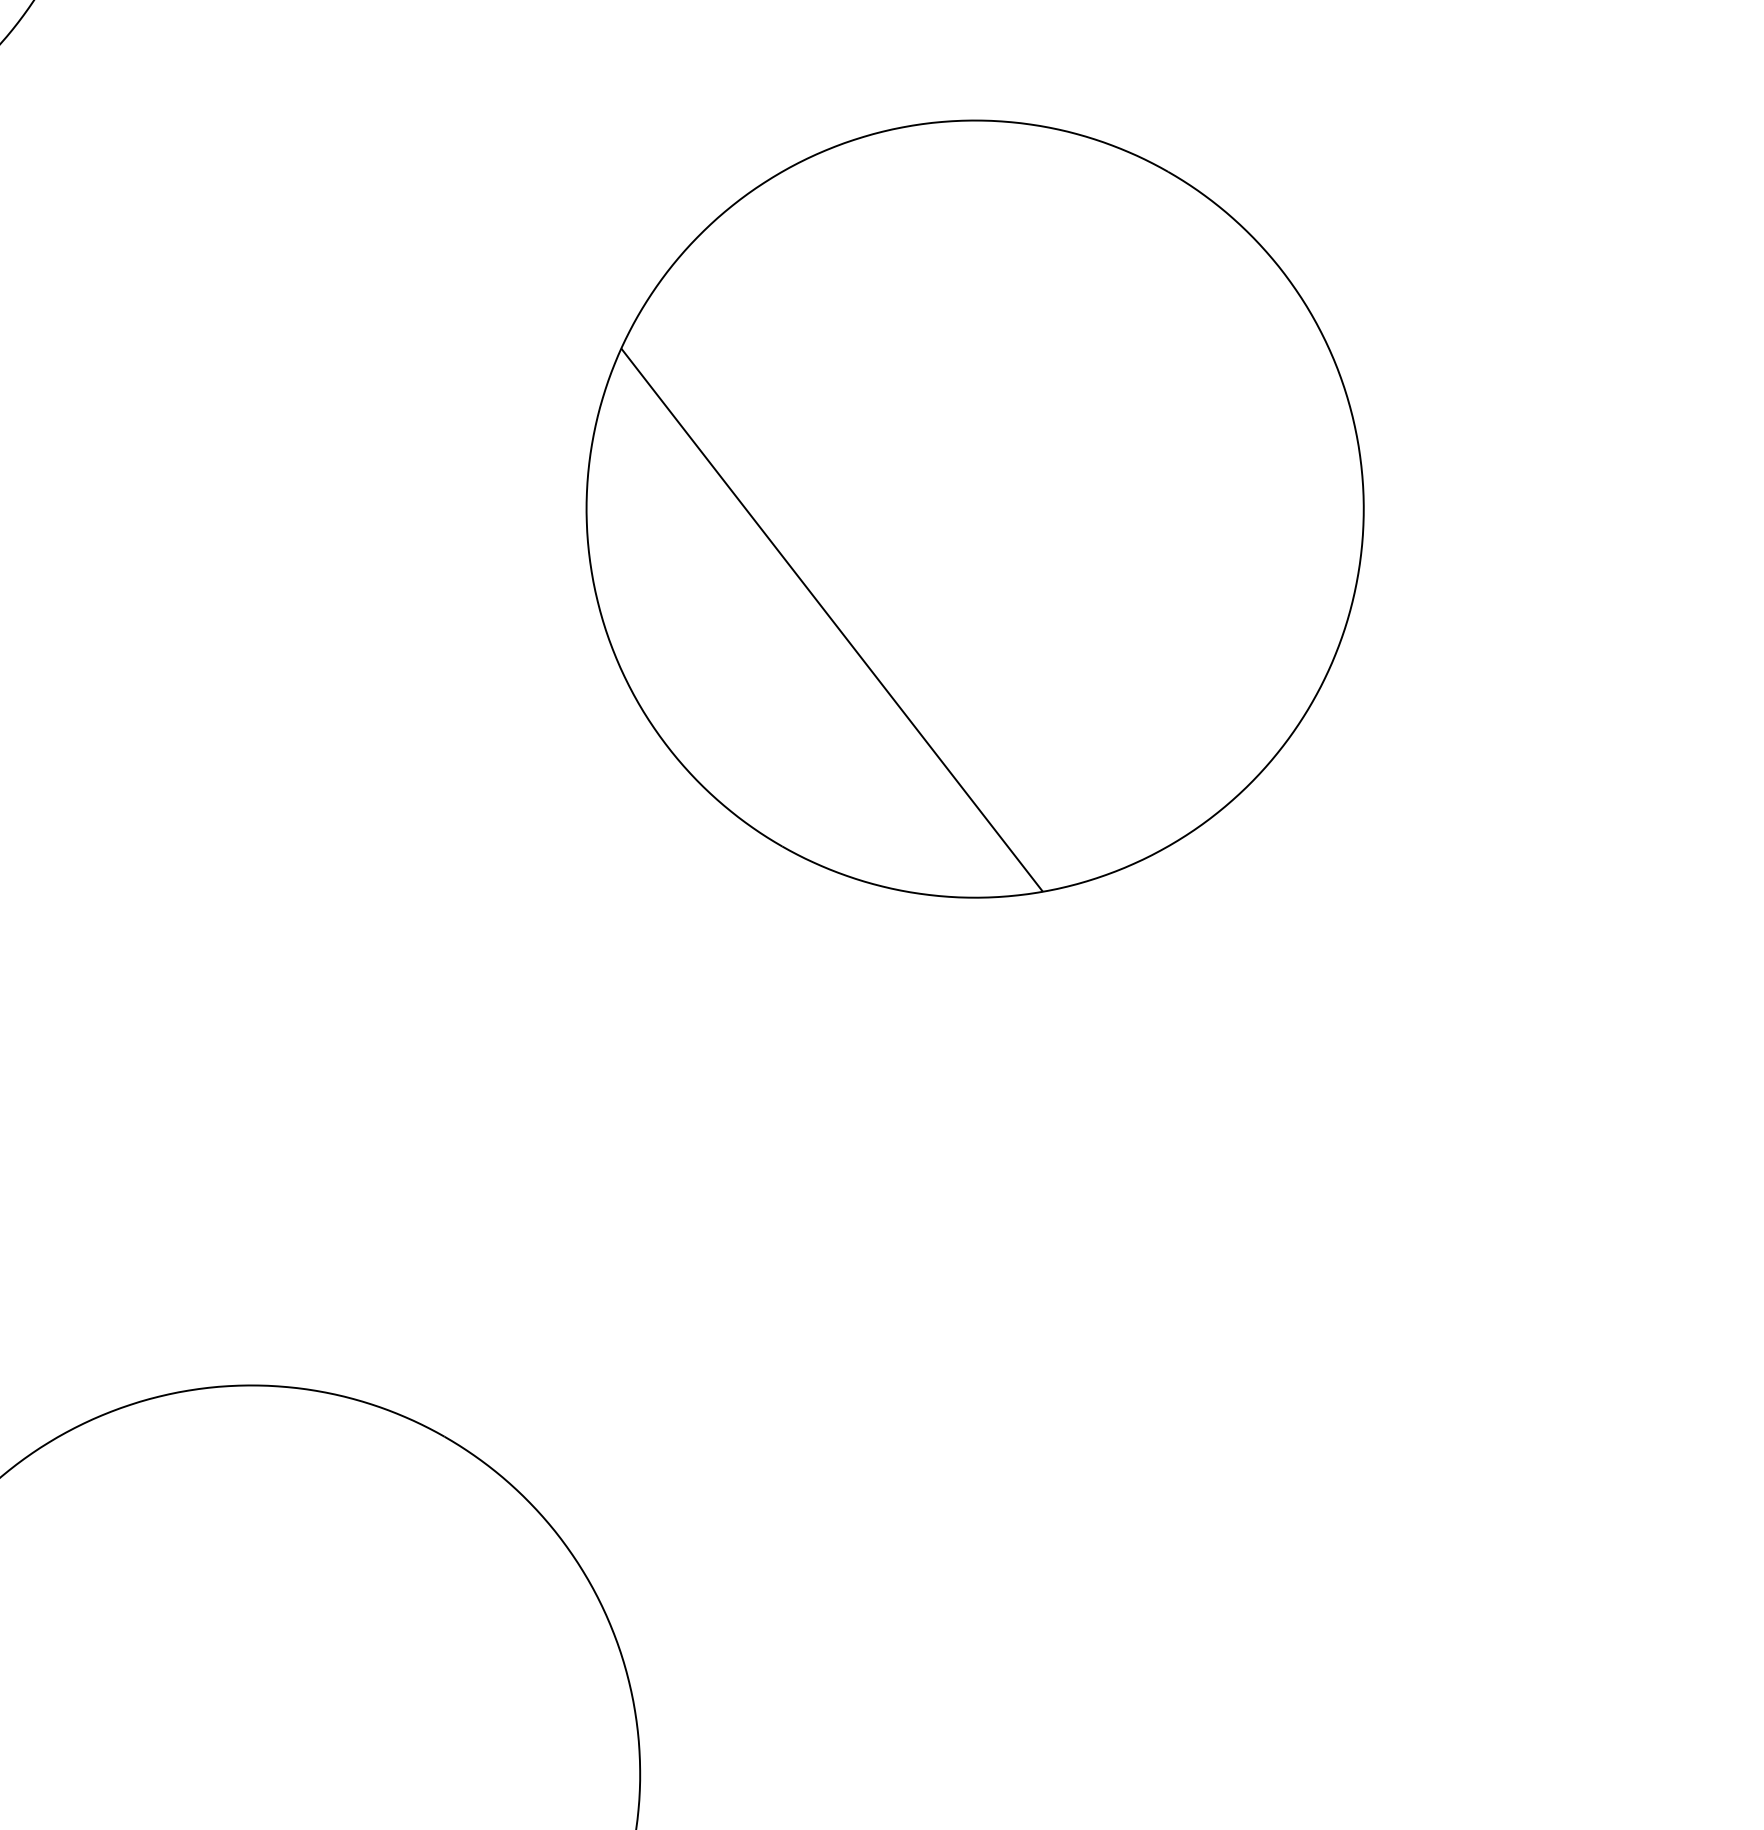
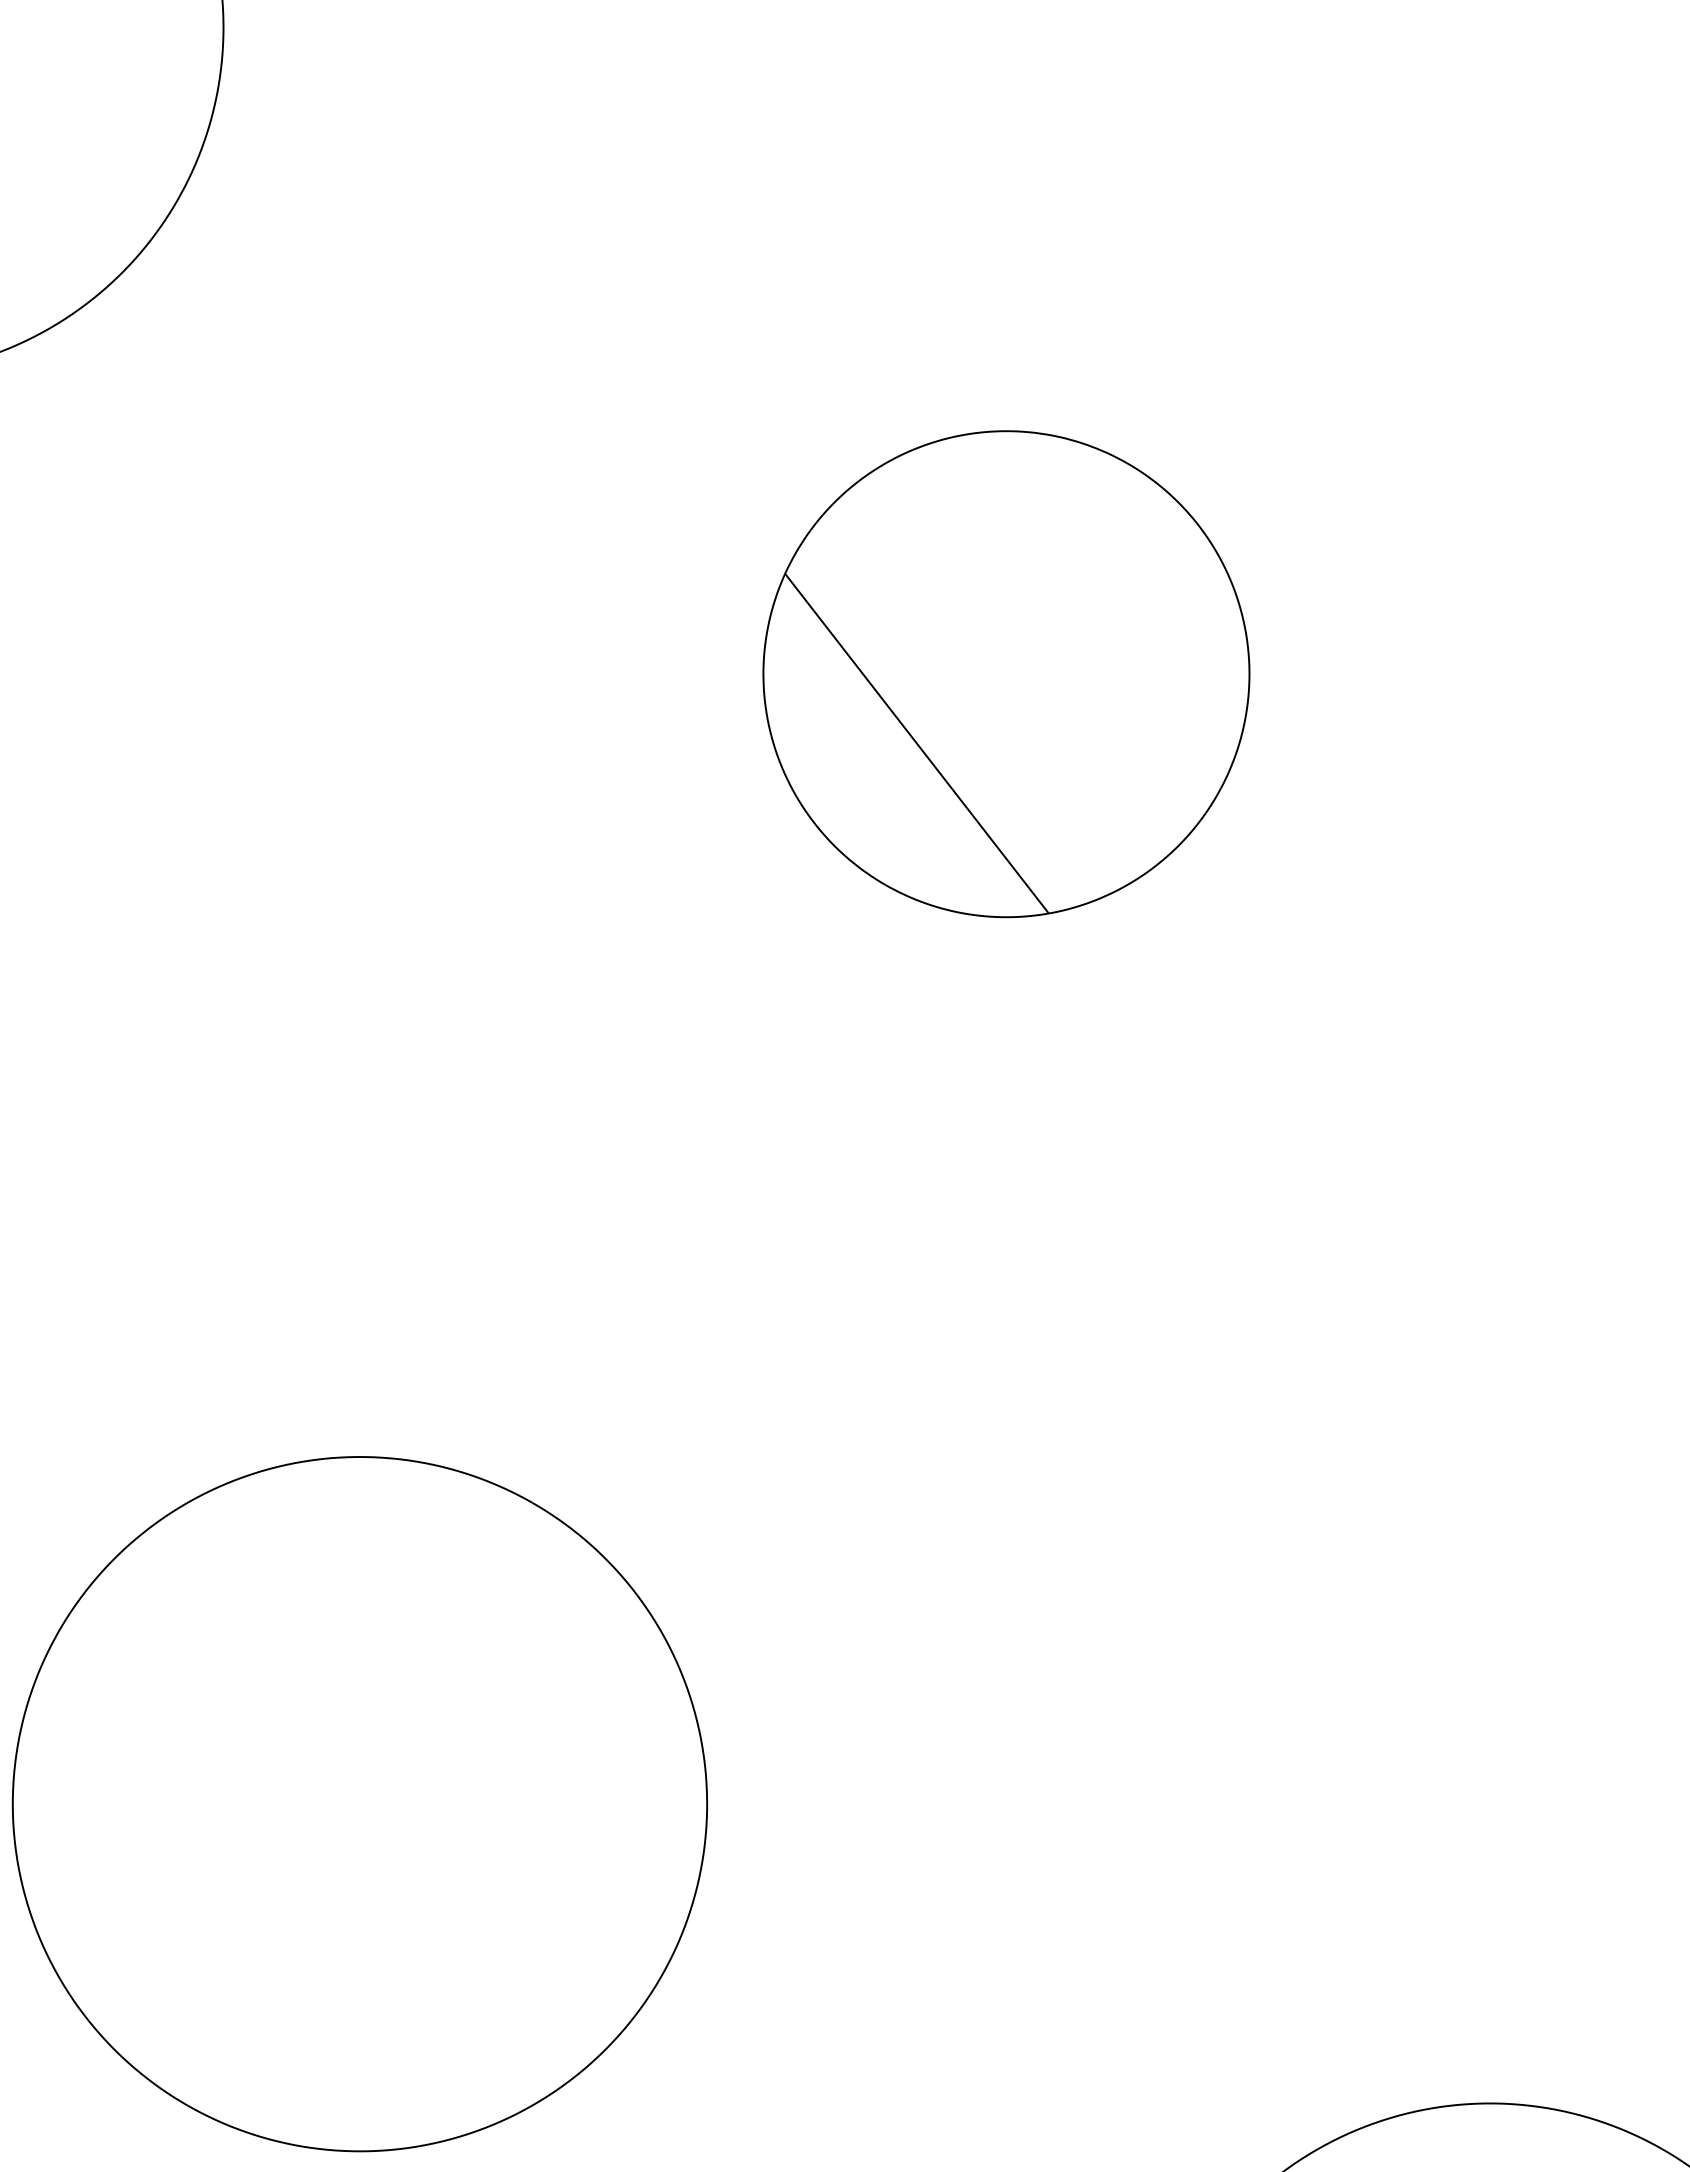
part: (975, 509) -> (1006, 674), size x0.7

